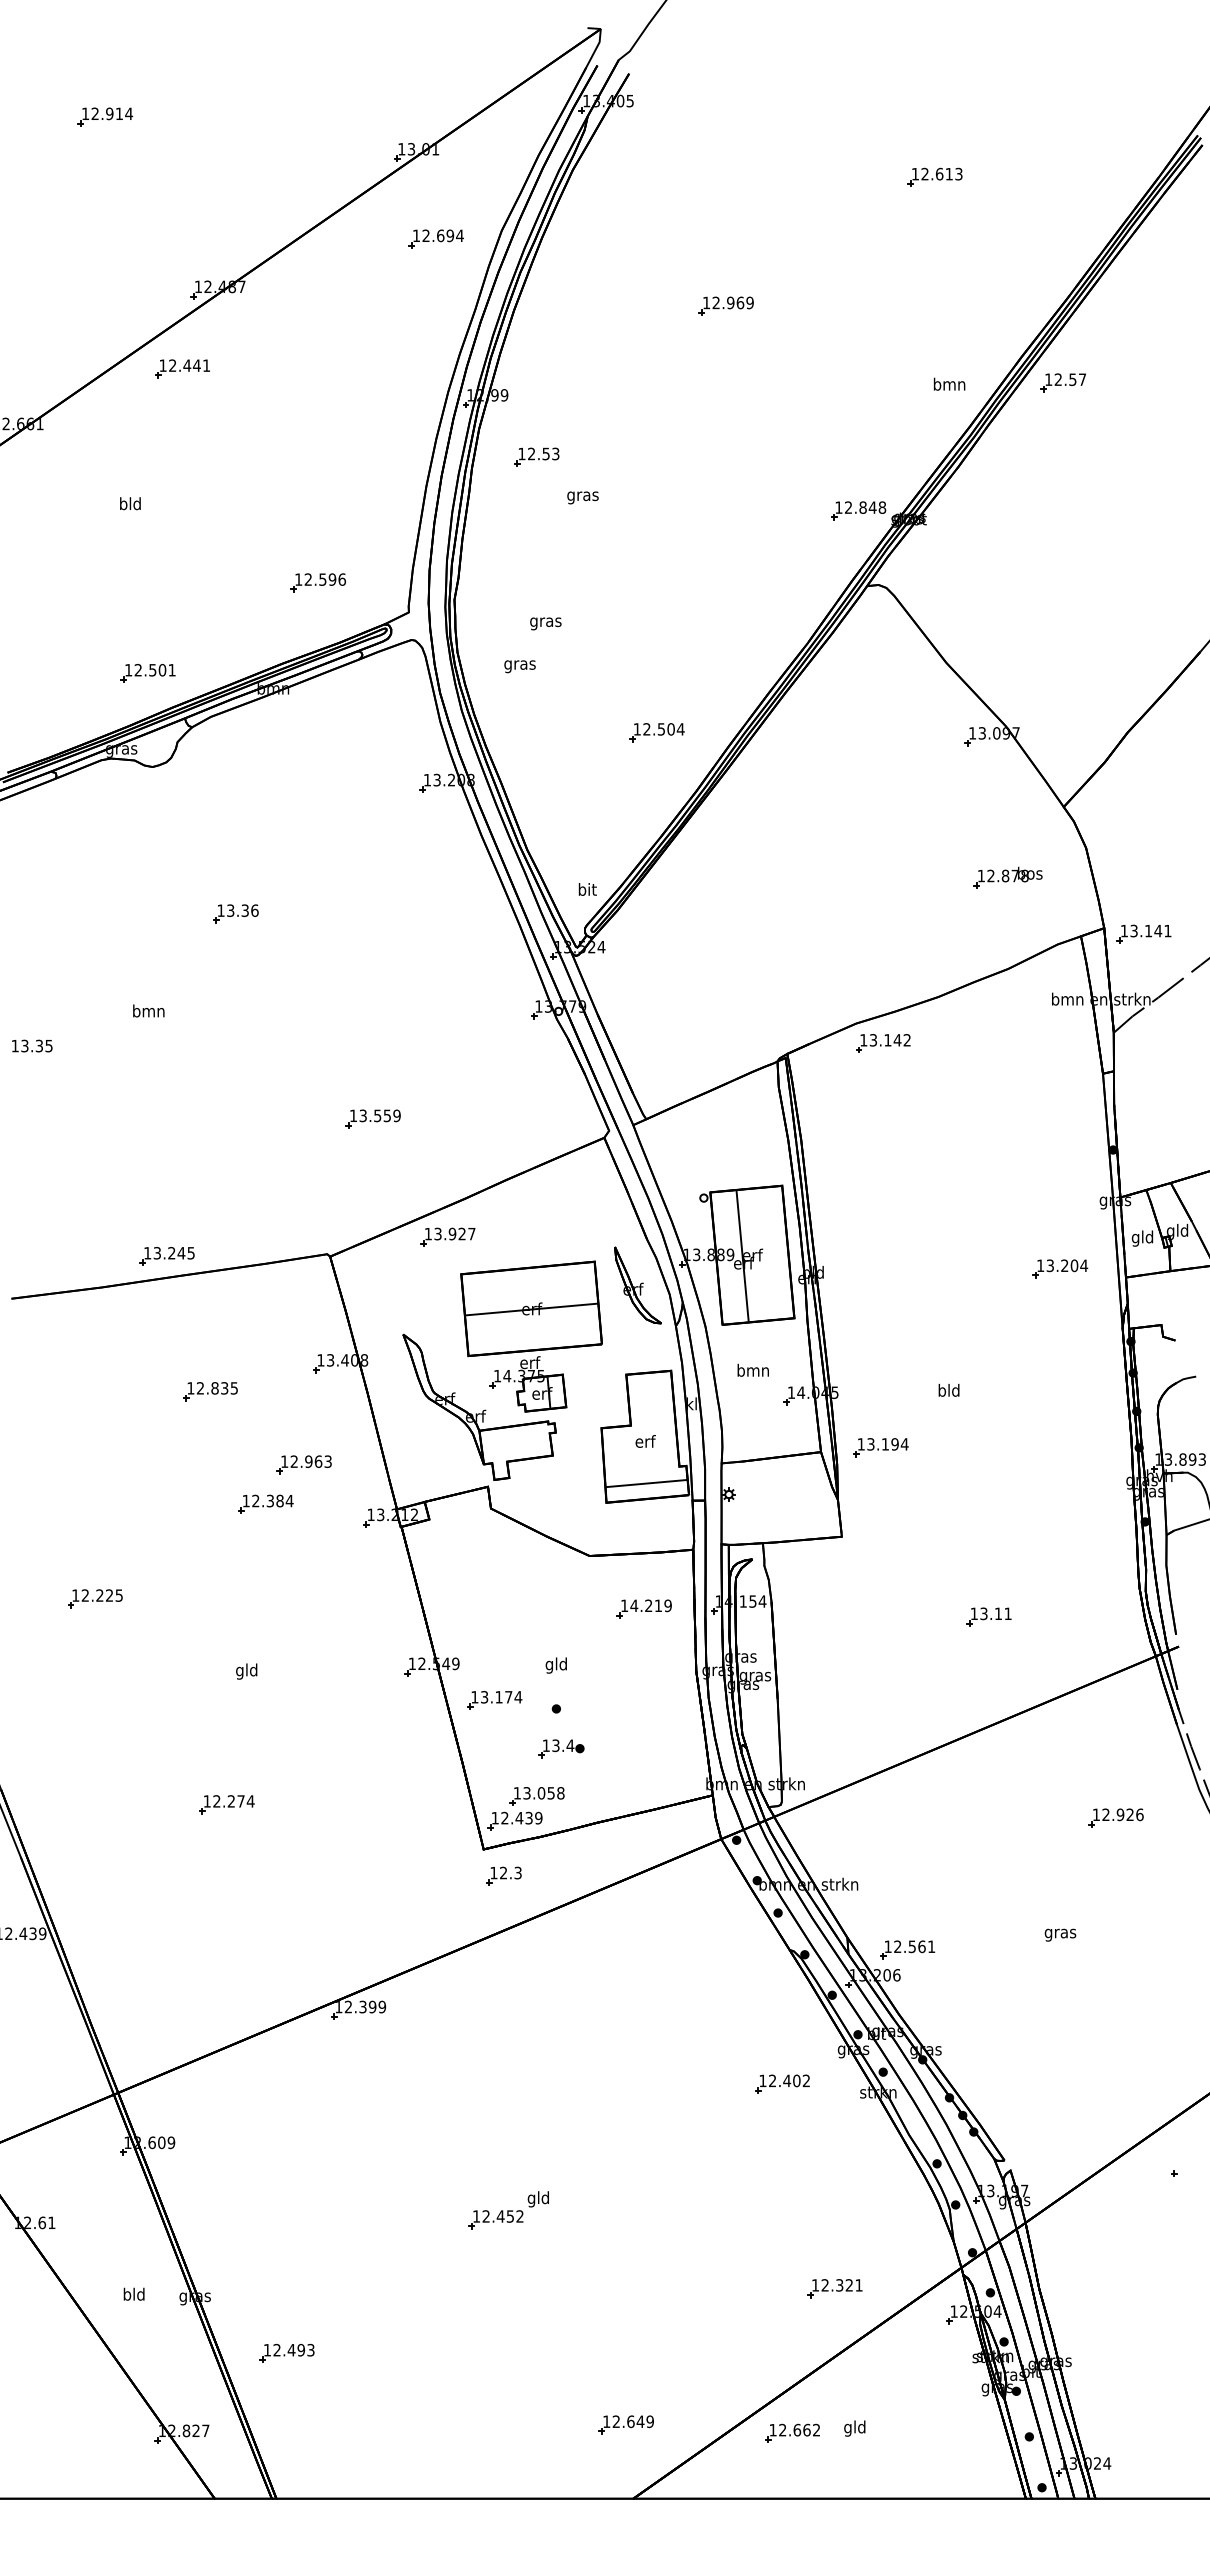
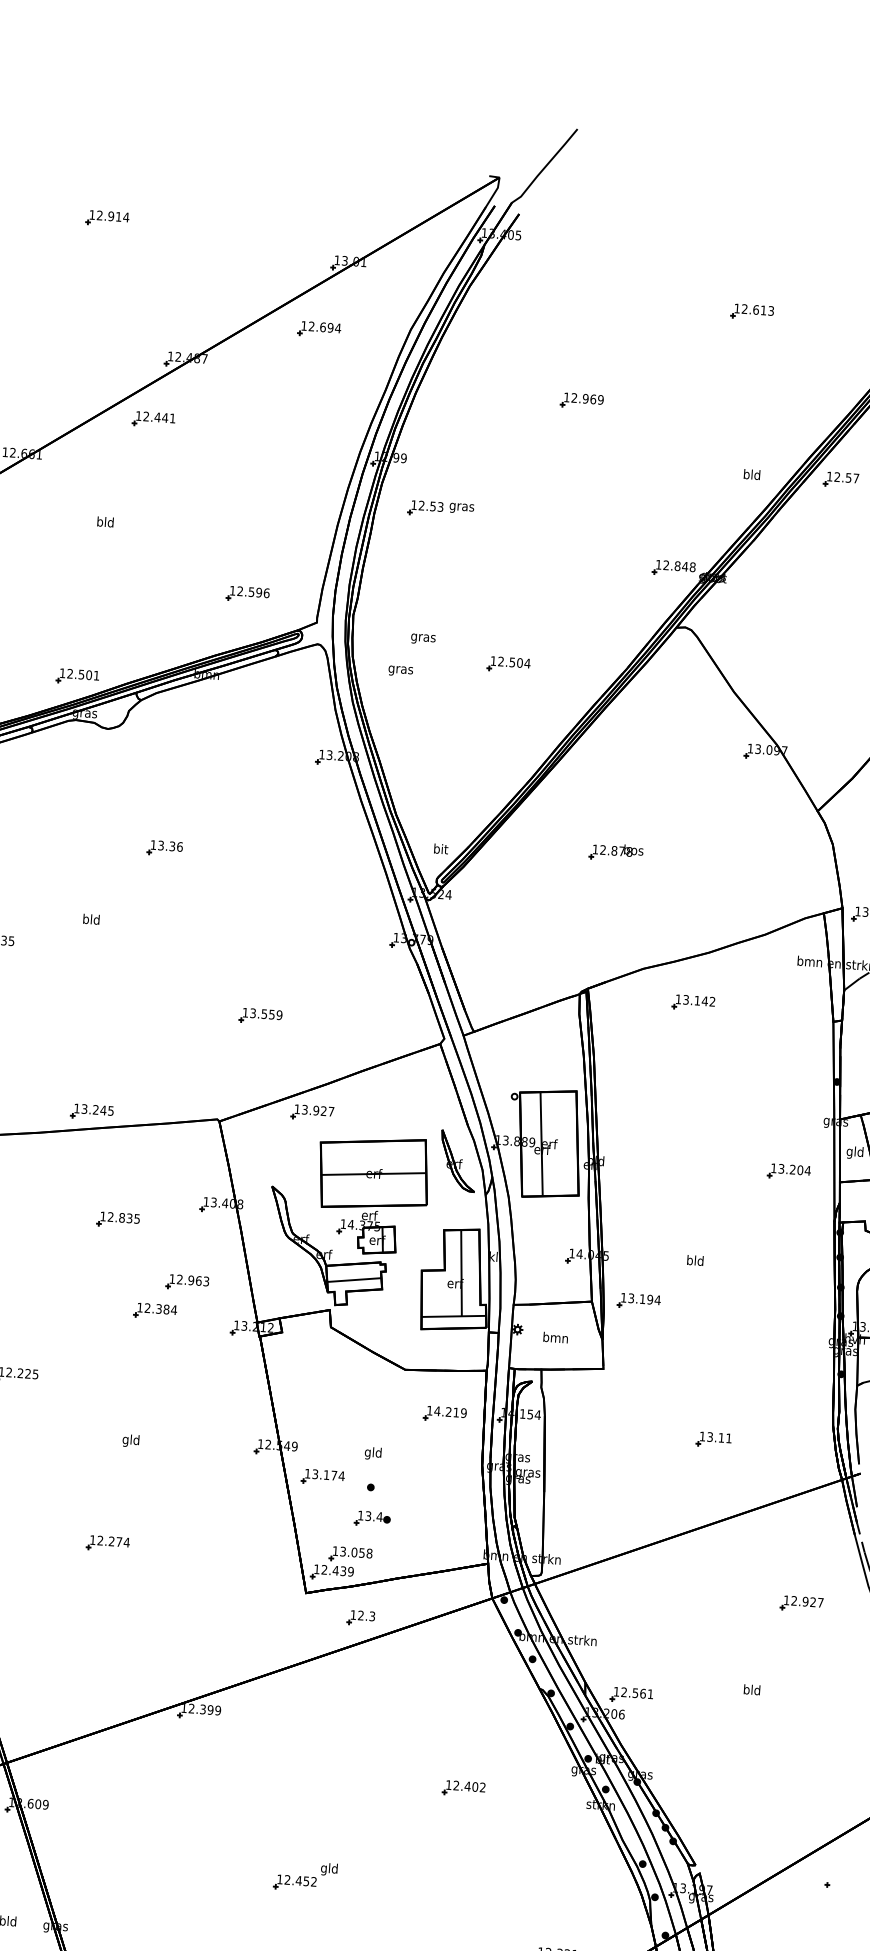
part: (435, 238) -> (318, 329), moved
text: (949, 383) -> (752, 474), bmn -> bld
text: (582, 497) -> (461, 508), moved
part: (147, 673) -> (77, 676), moved
part: (656, 732) -> (508, 664), moved
part: (1007, 877) -> (615, 852), moved
text: (148, 1010) -> (91, 918), bmn -> bld
part: (883, 1043) -> (693, 1003), moved
text: (752, 1369) -> (555, 1336), moved
line: (652, 1427) -> (461, 1272), added
line: (516, 1446) -> (354, 1280), added
text: (1139, 1814) -> (820, 1602), 12.926 -> 12.927
part: (503, 1875) -> (360, 1617), moved
text: (1060, 1933) -> (752, 1691), gras -> bld
part: (782, 2083) -> (463, 1788), moved

